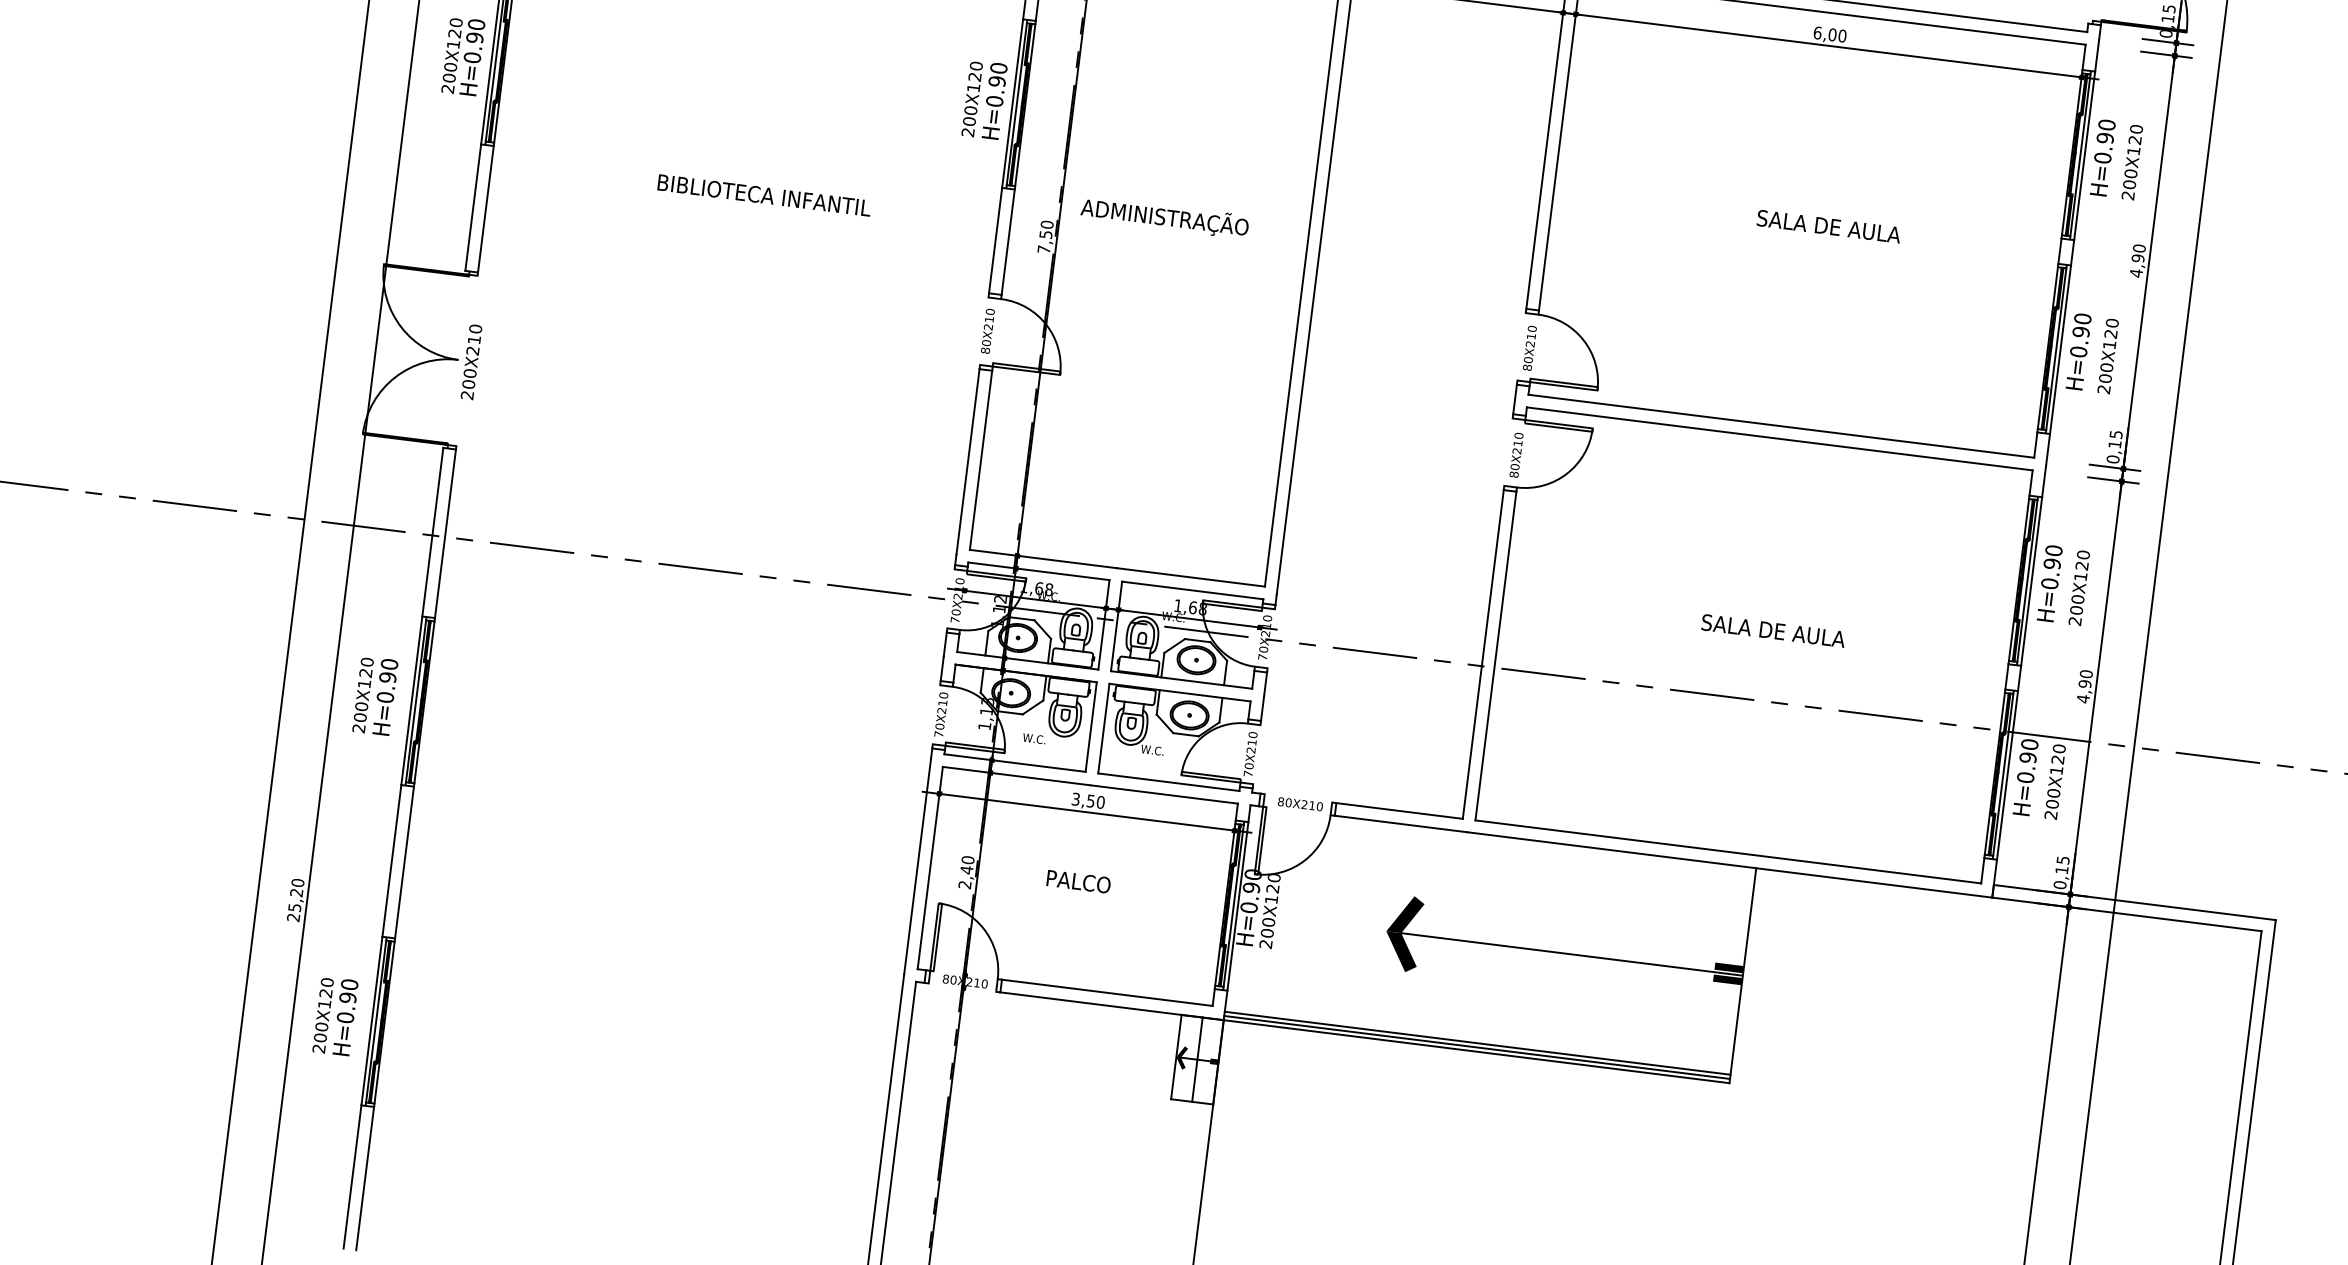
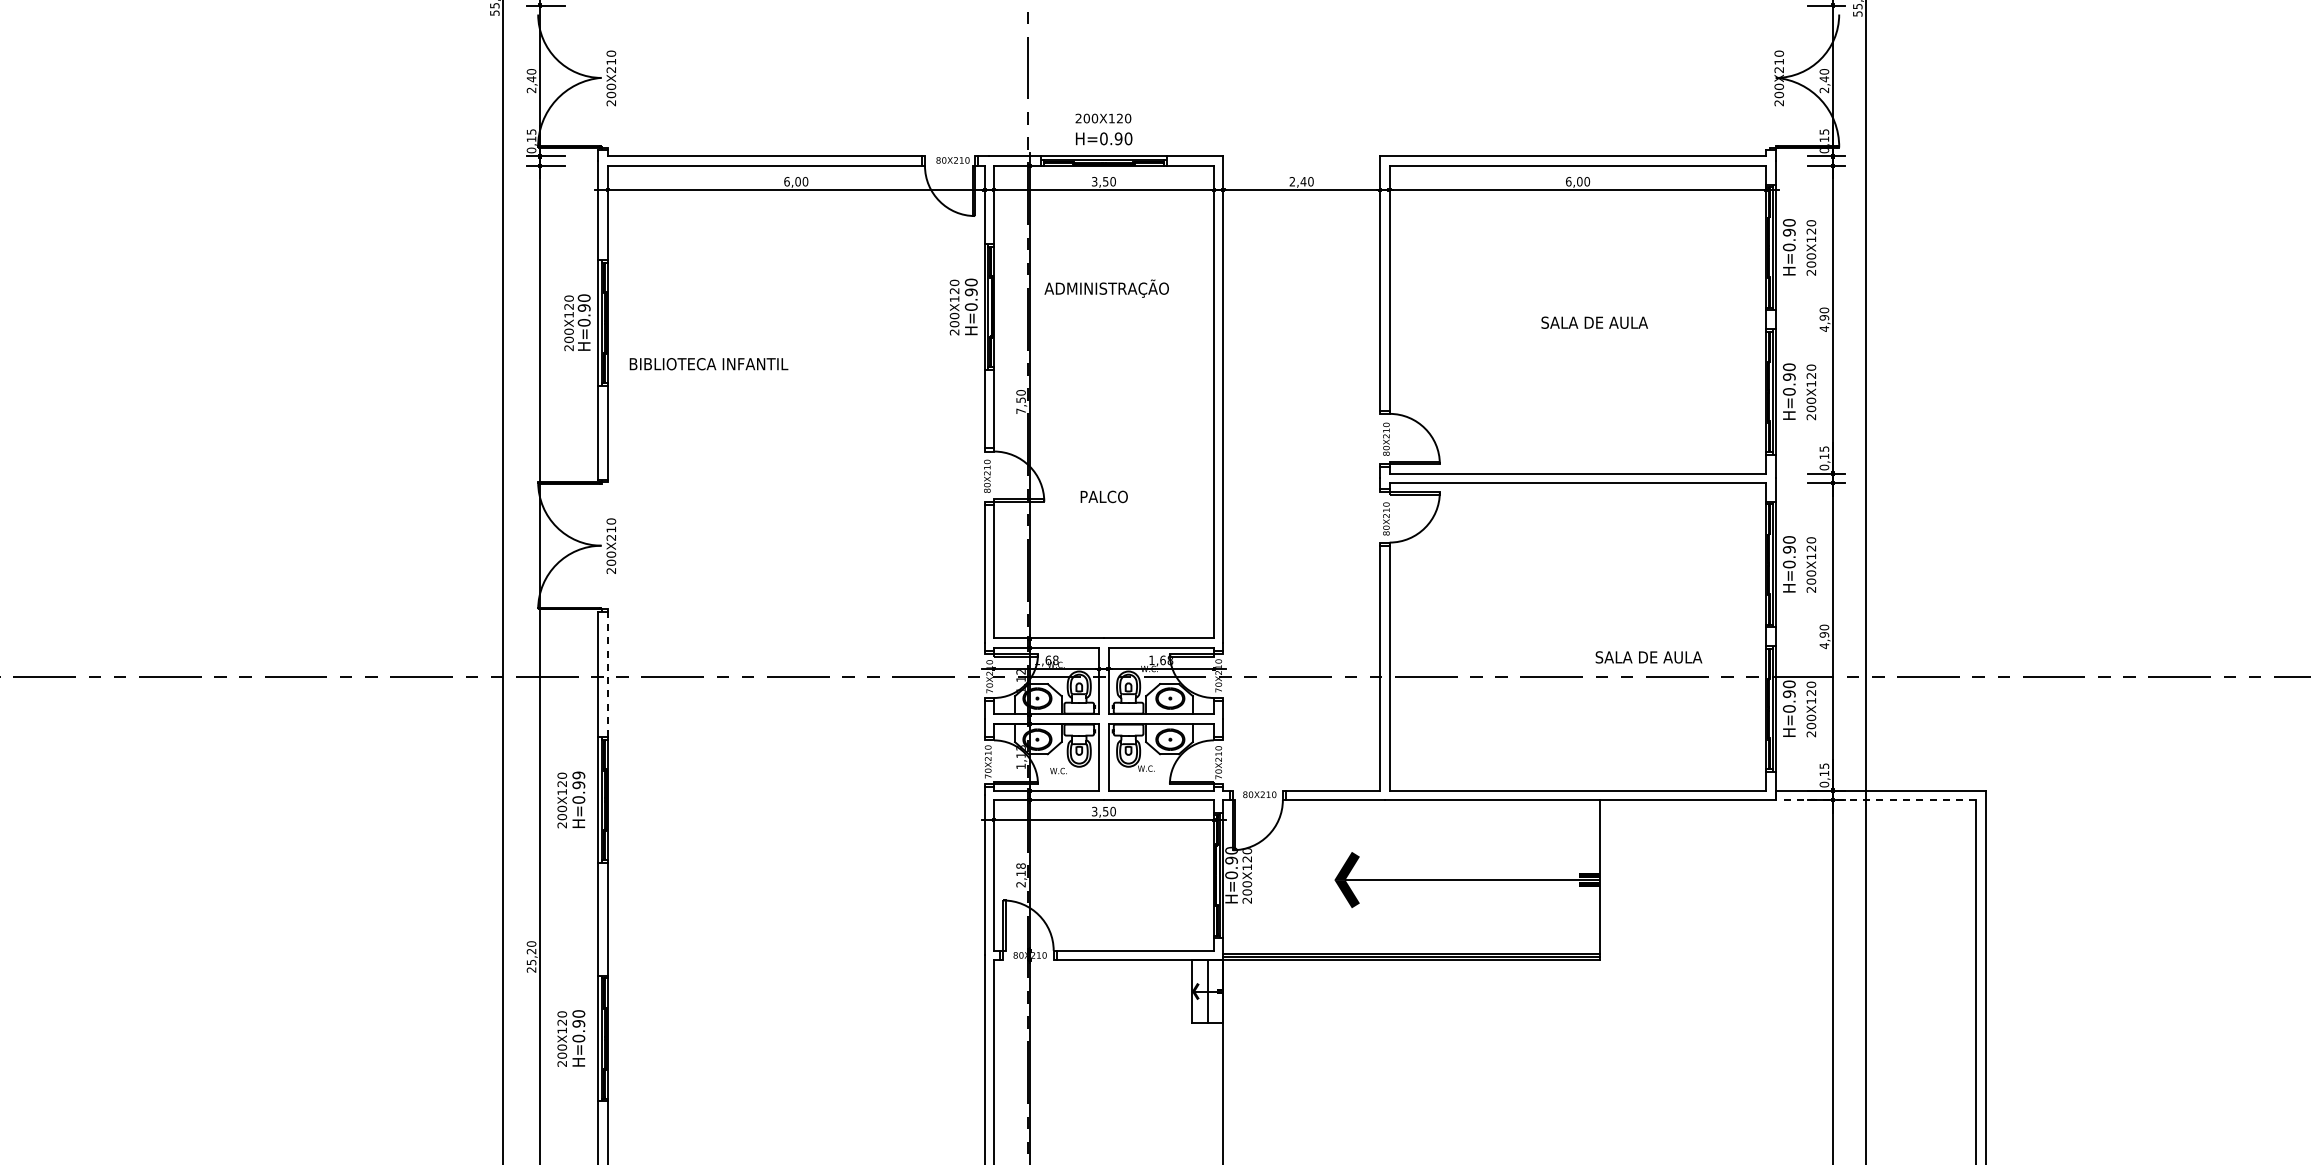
text: (763, 195) -> (708, 364), moved
text: (1164, 217) -> (1106, 288), moved
line: (444, 533) -> (607, 674), solid -> dashed
text: (1772, 631) -> (1648, 657), moved
text: (389, 664) -> (578, 775), H=0.90 -> H=0.99
text: (966, 864) -> (1020, 869), 2,40 -> 2,18
text: (1077, 881) -> (1103, 496), moved
line: (2126, 914) -> (1875, 800), solid -> dashed

